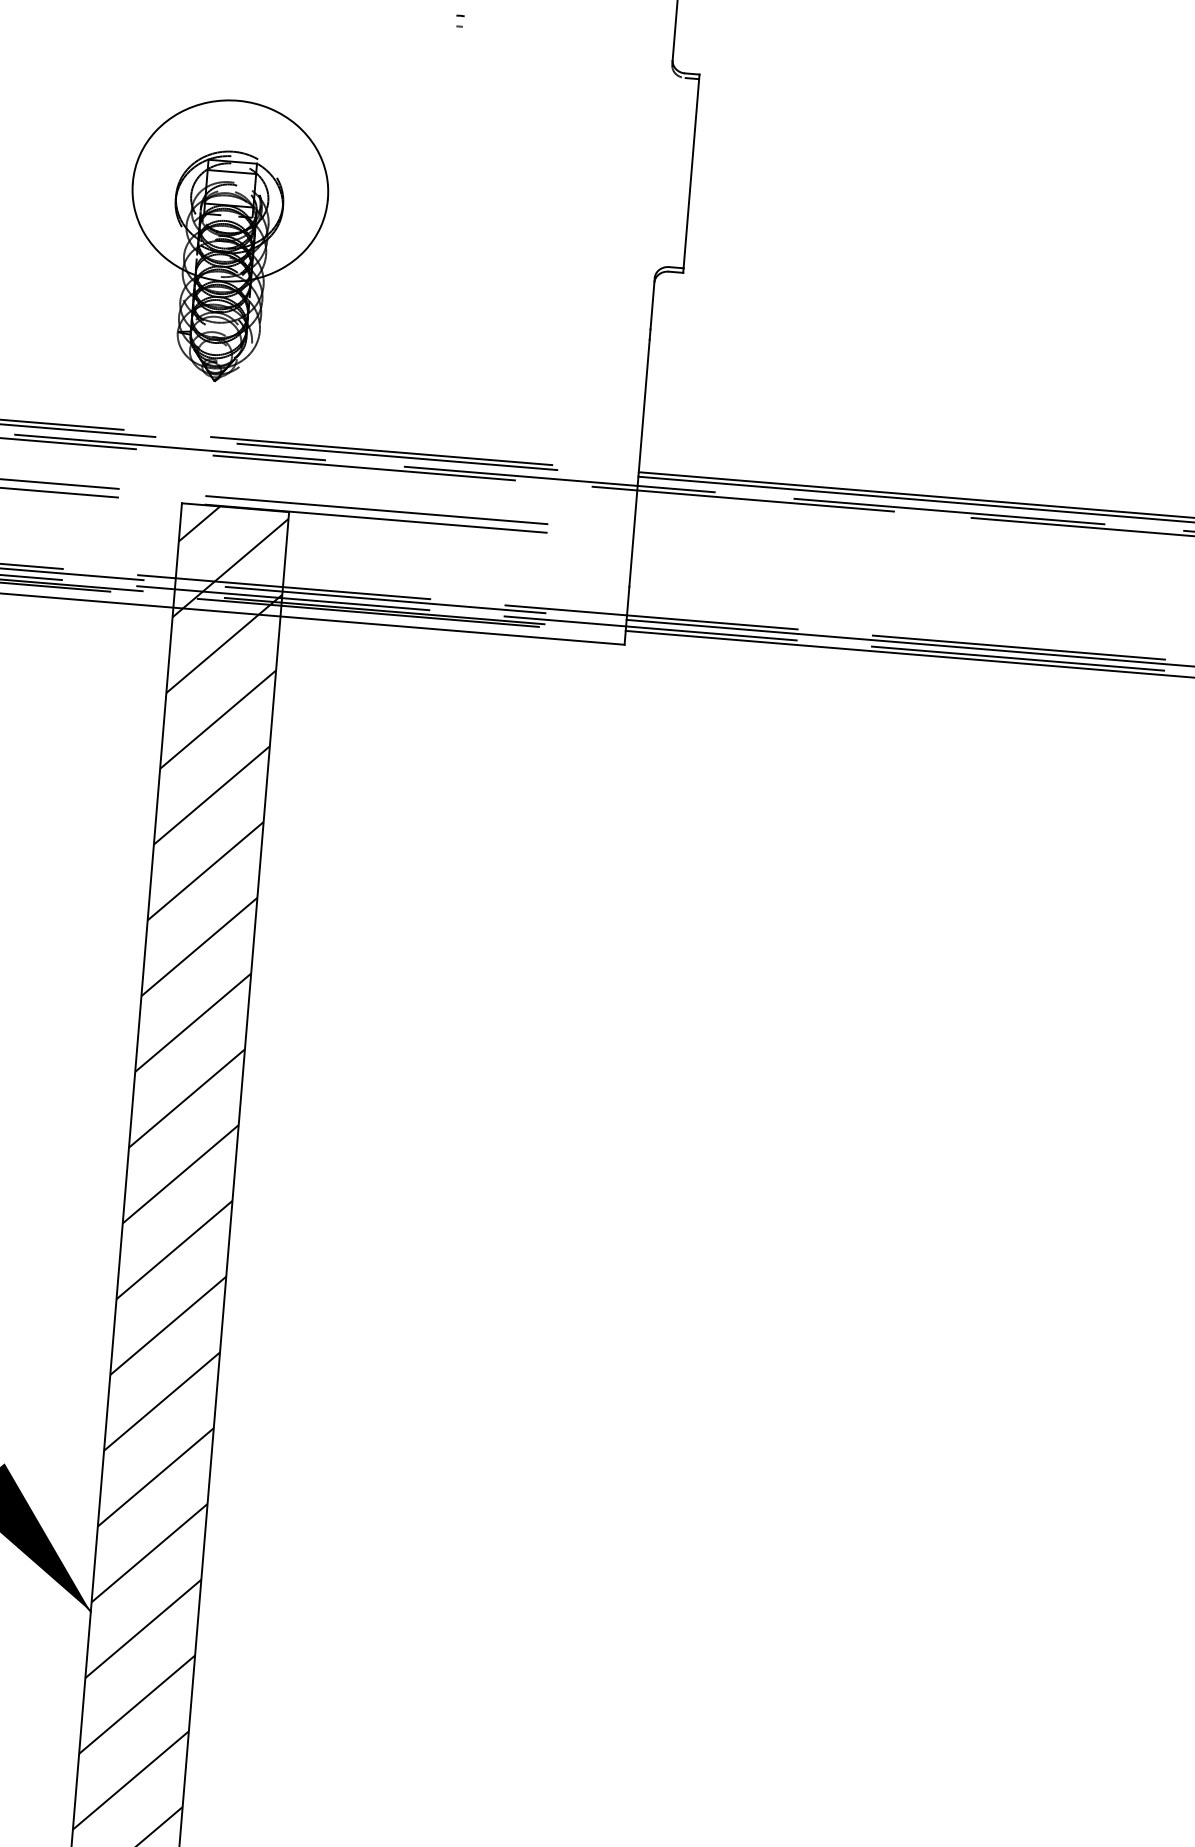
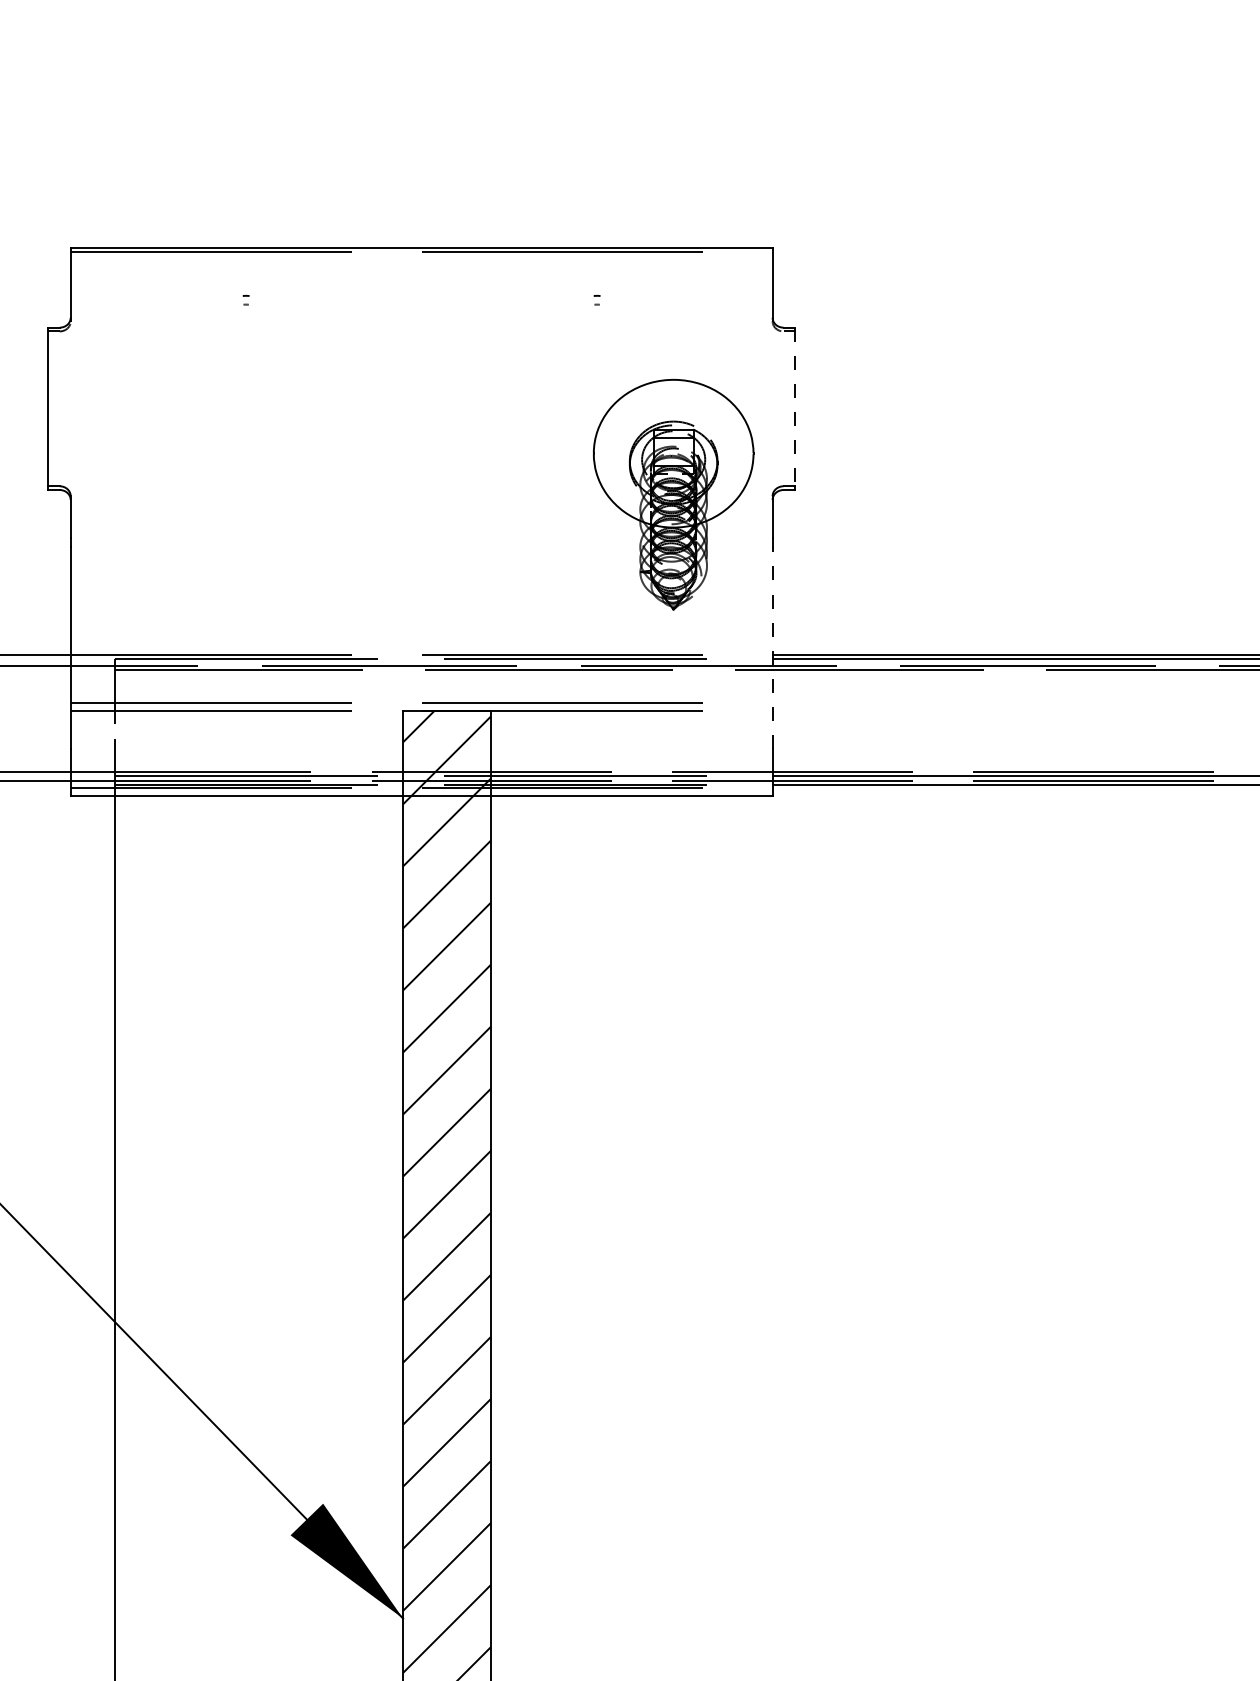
line: (691, 172) -> (795, 407), solid -> dashed
part: (226, 240) -> (673, 494), moved
line: (639, 462) -> (772, 647), solid -> dashed

